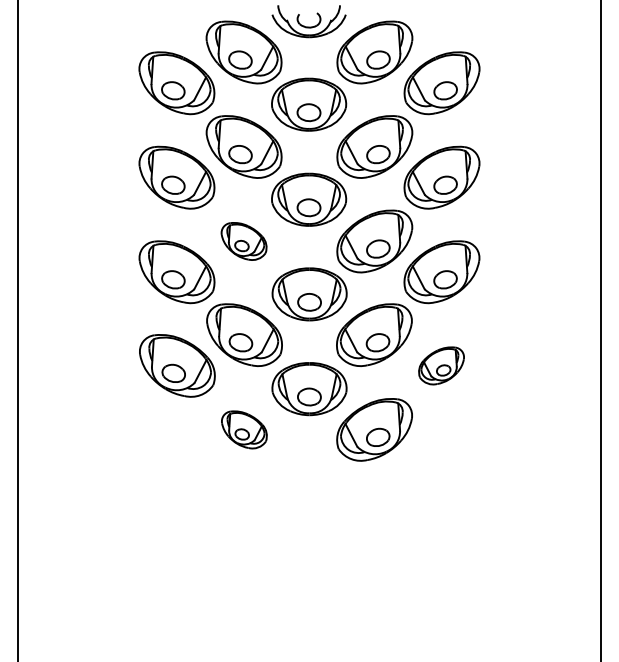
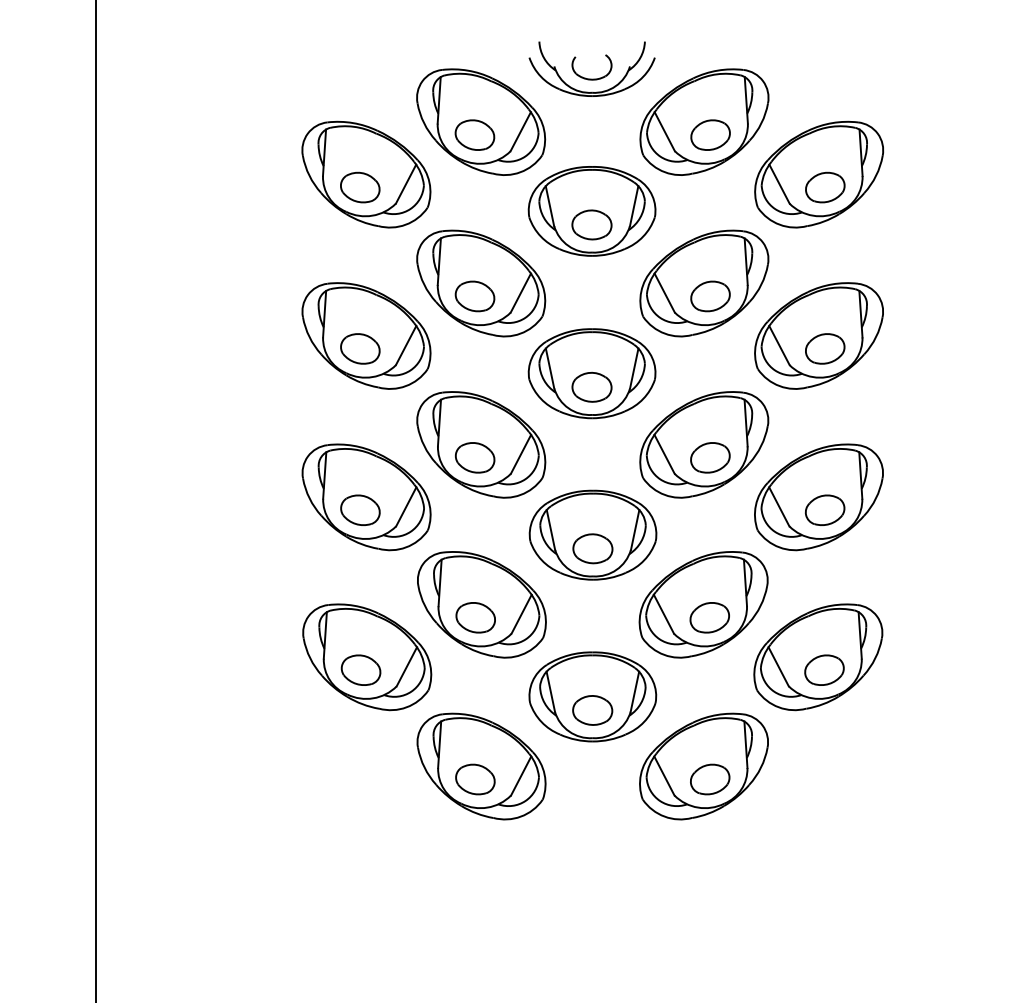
part: (243, 241) -> (480, 444), size x1.67
part: (441, 365) -> (818, 656), size x1.67
part: (244, 429) -> (481, 765), size x1.67

